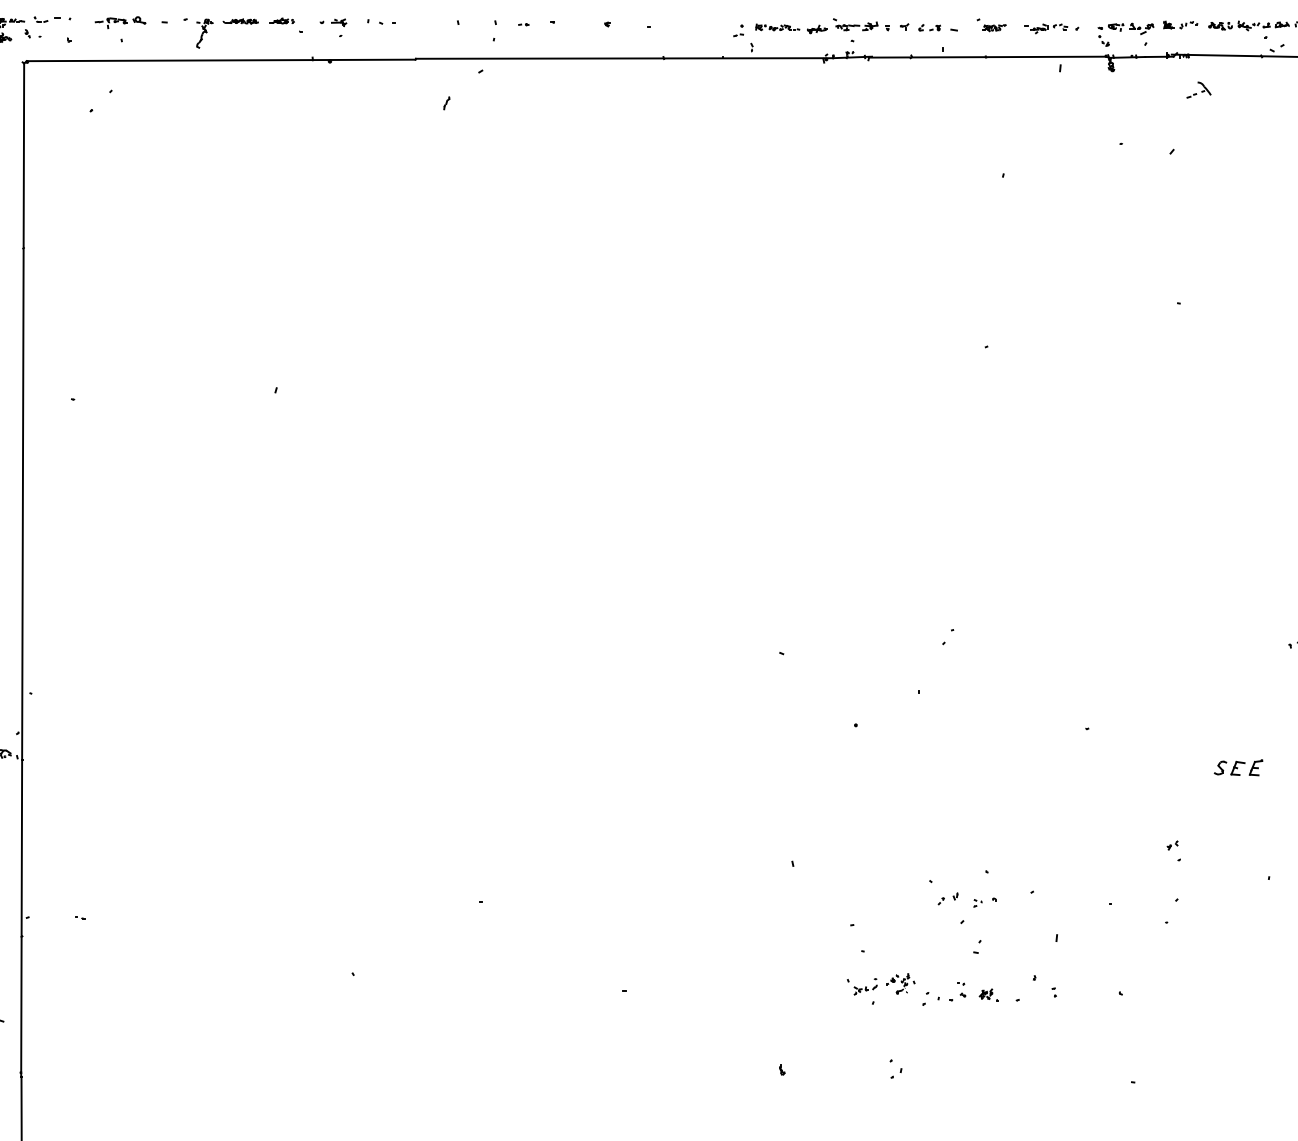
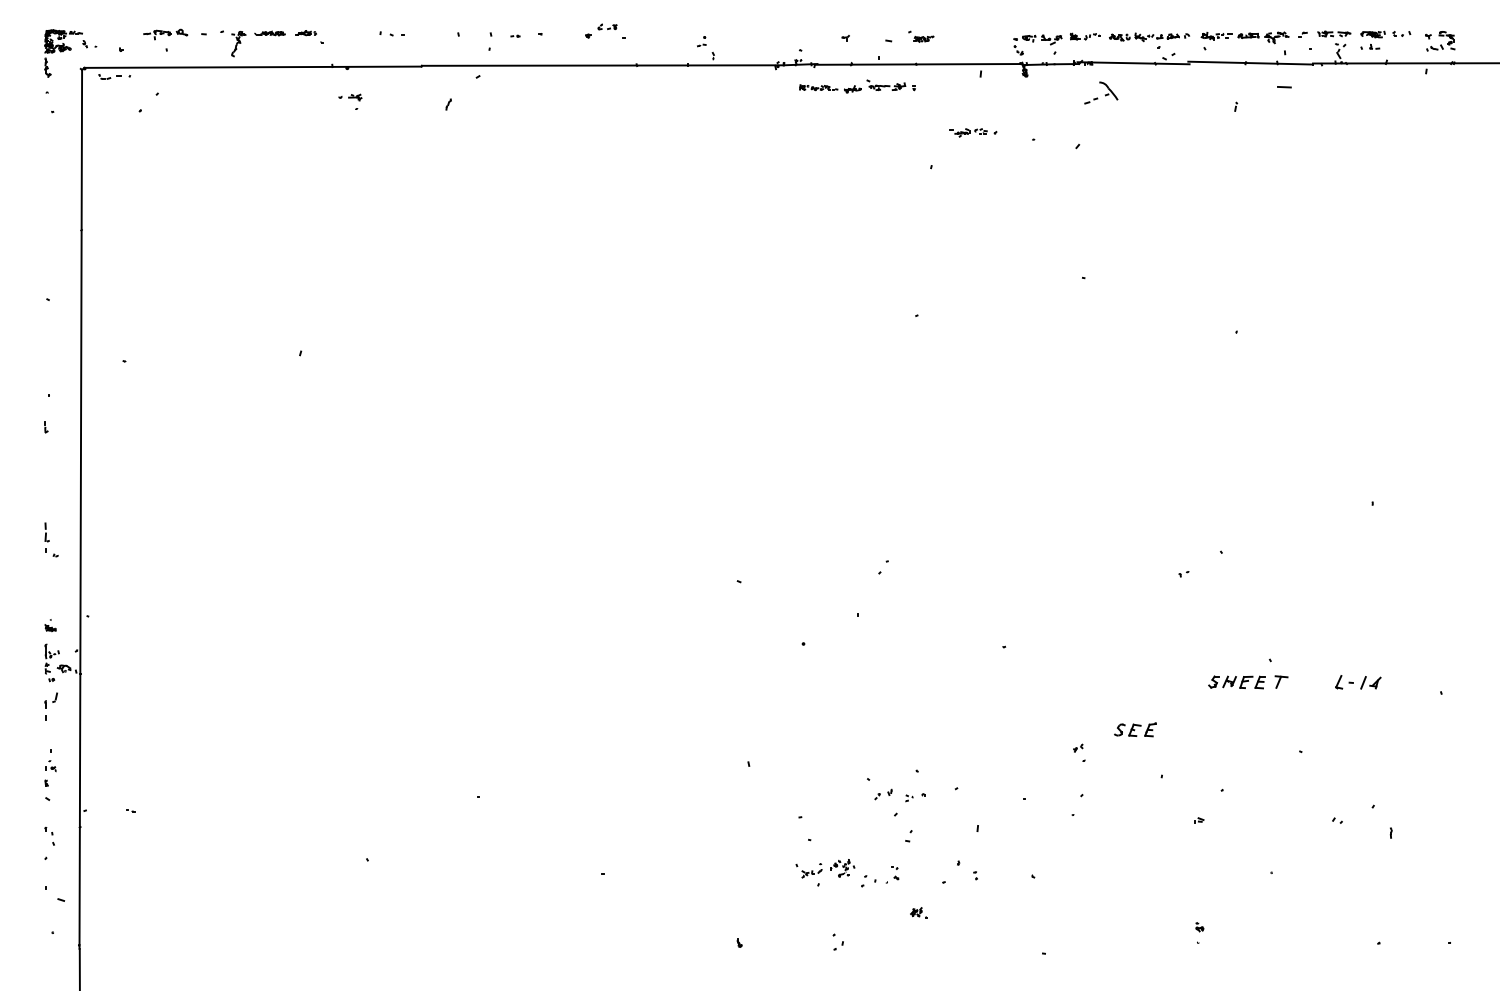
part: (52, 19) -> (114, 76), moved
part: (822, 26) -> (857, 86), moved
part: (333, 27) -> (350, 101), moved
part: (929, 27) -> (607, 26), moved
part: (1051, 28) -> (973, 132), moved
part: (1198, 89) -> (1100, 92), size x1.6
part: (1238, 767) -> (1135, 729), moved
part: (988, 994) -> (918, 912), moved

